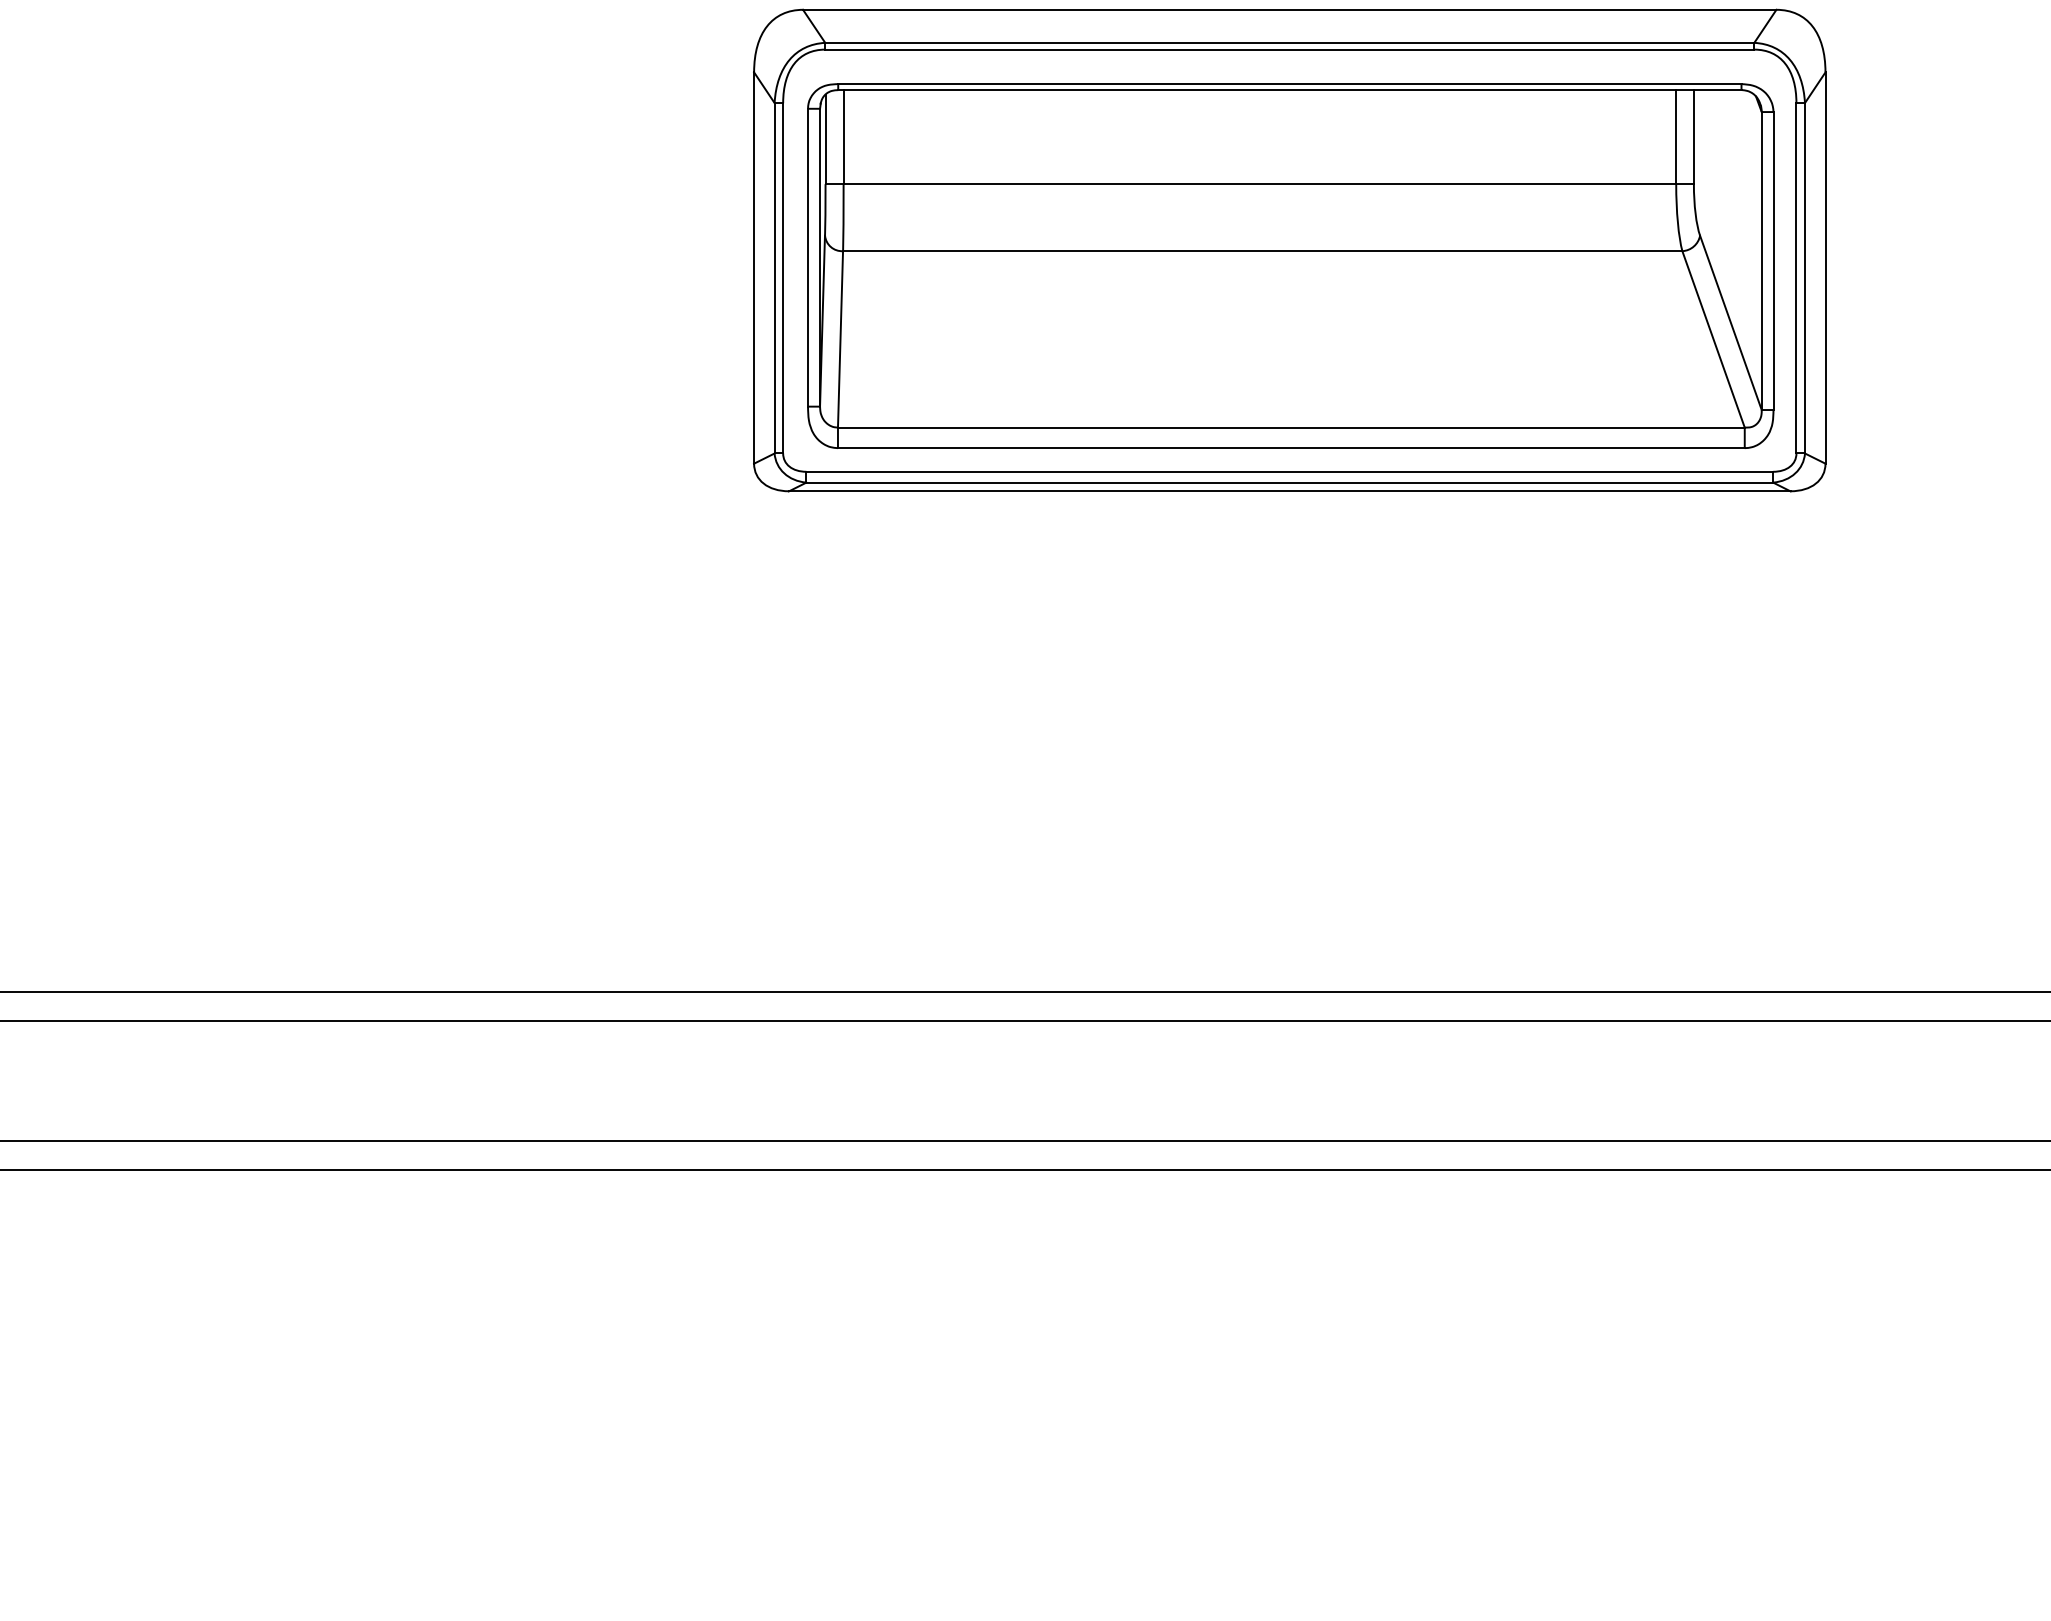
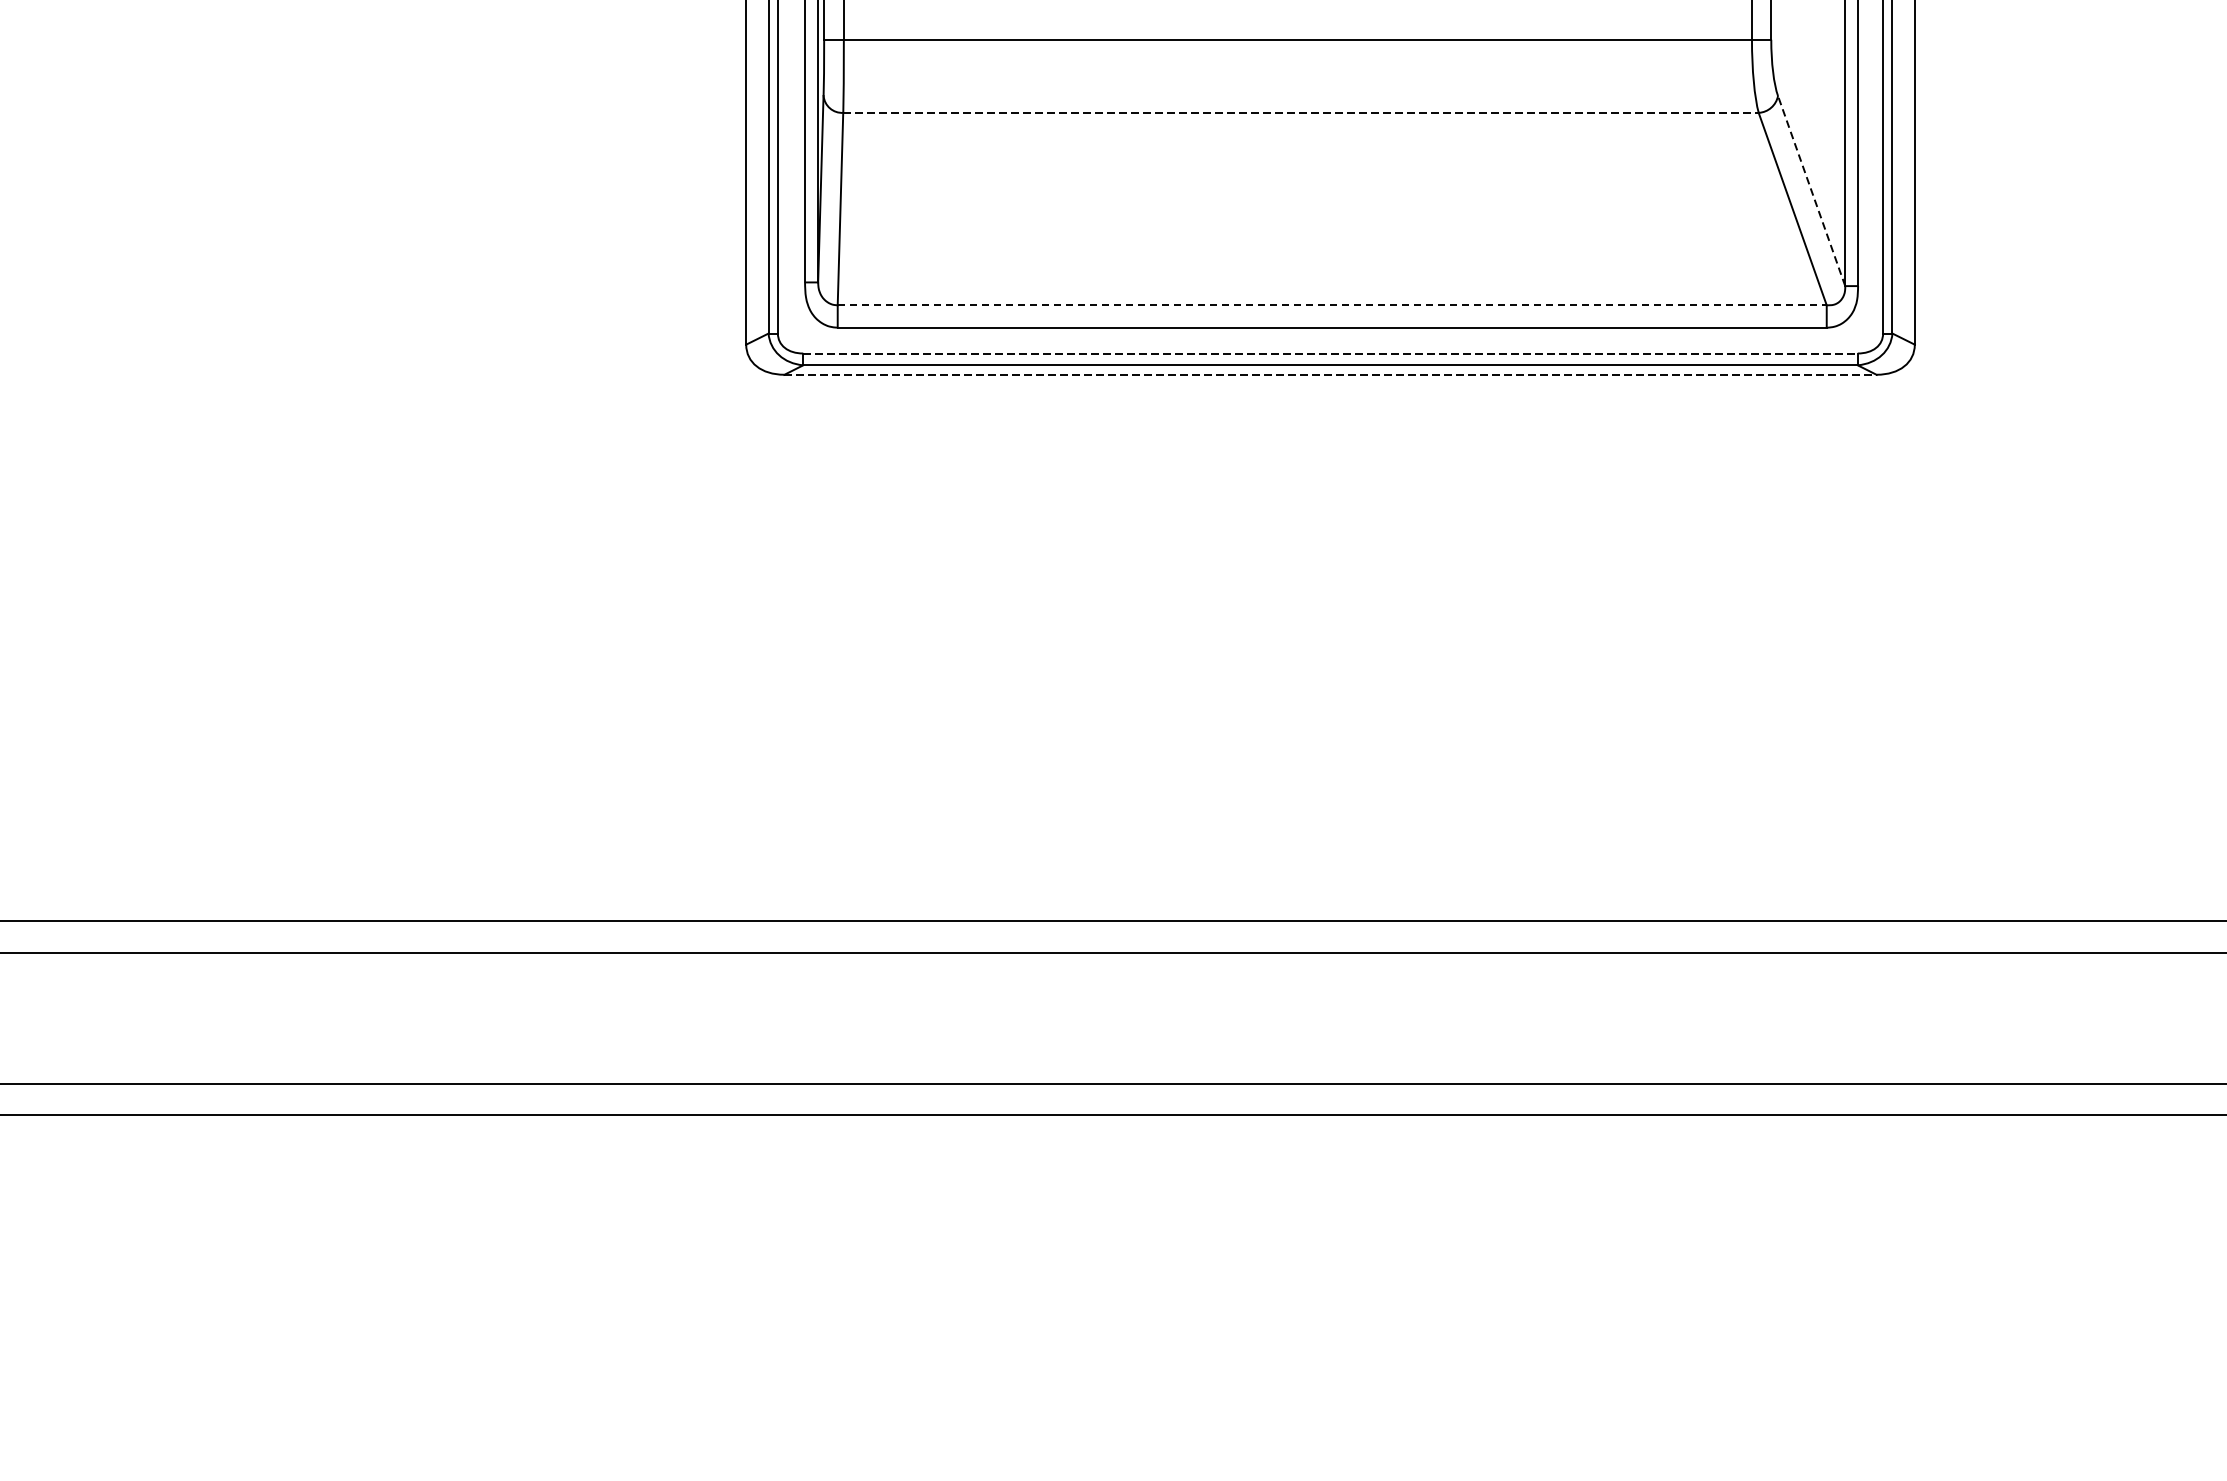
line: (1262, 251) -> (1300, 113), solid -> dashed
line: (1730, 322) -> (1811, 190), solid -> dashed
line: (1291, 427) -> (1332, 305), solid -> dashed
line: (1290, 471) -> (1331, 353), solid -> dashed
line: (1289, 491) -> (1330, 374), solid -> dashed

